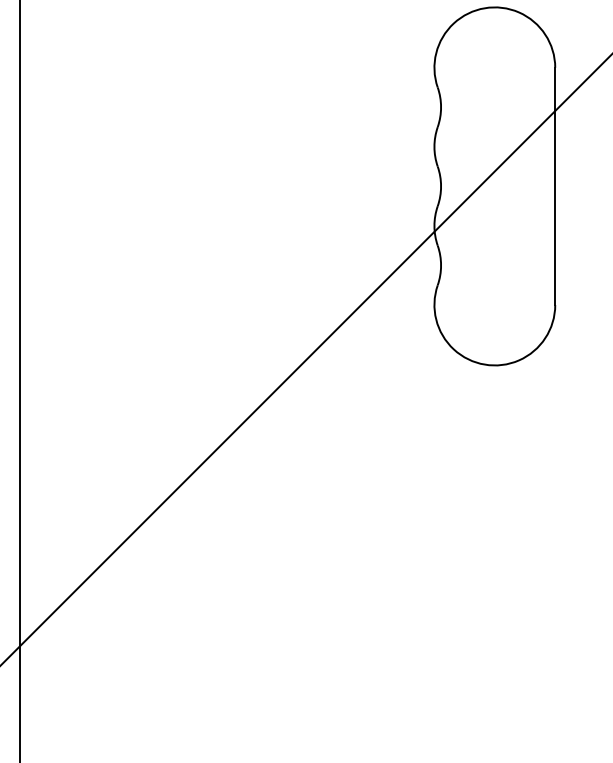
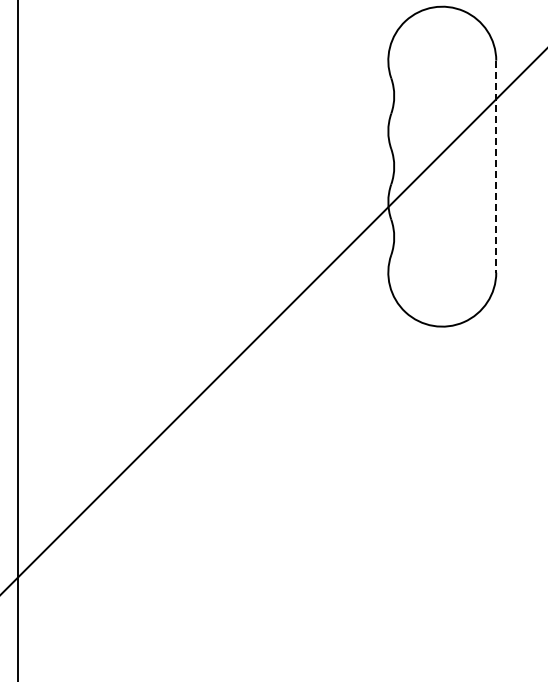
line: (555, 187) -> (496, 167), solid -> dashed

